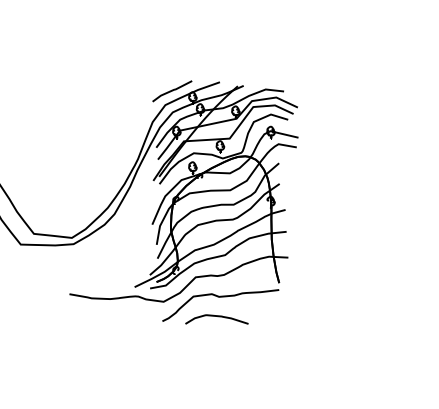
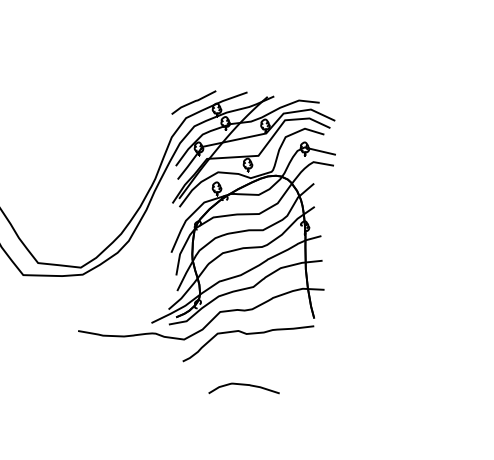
curve: (216, 316) -> (243, 385), moved

